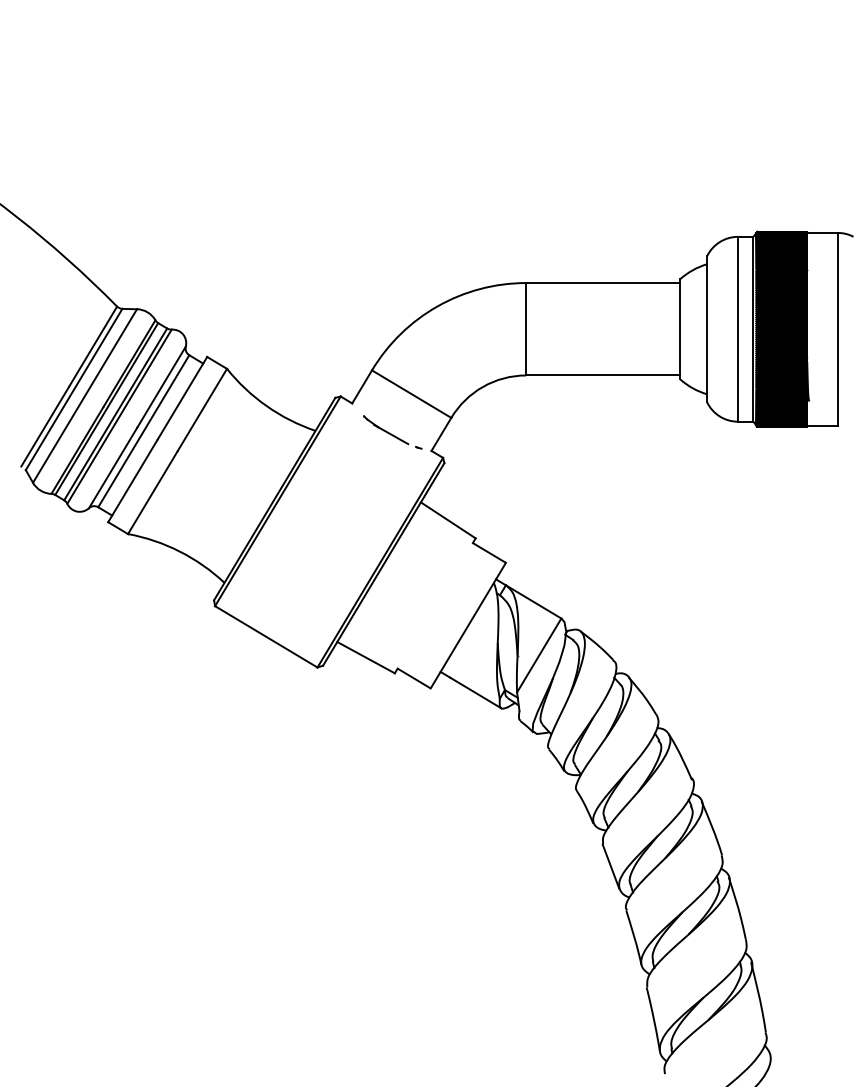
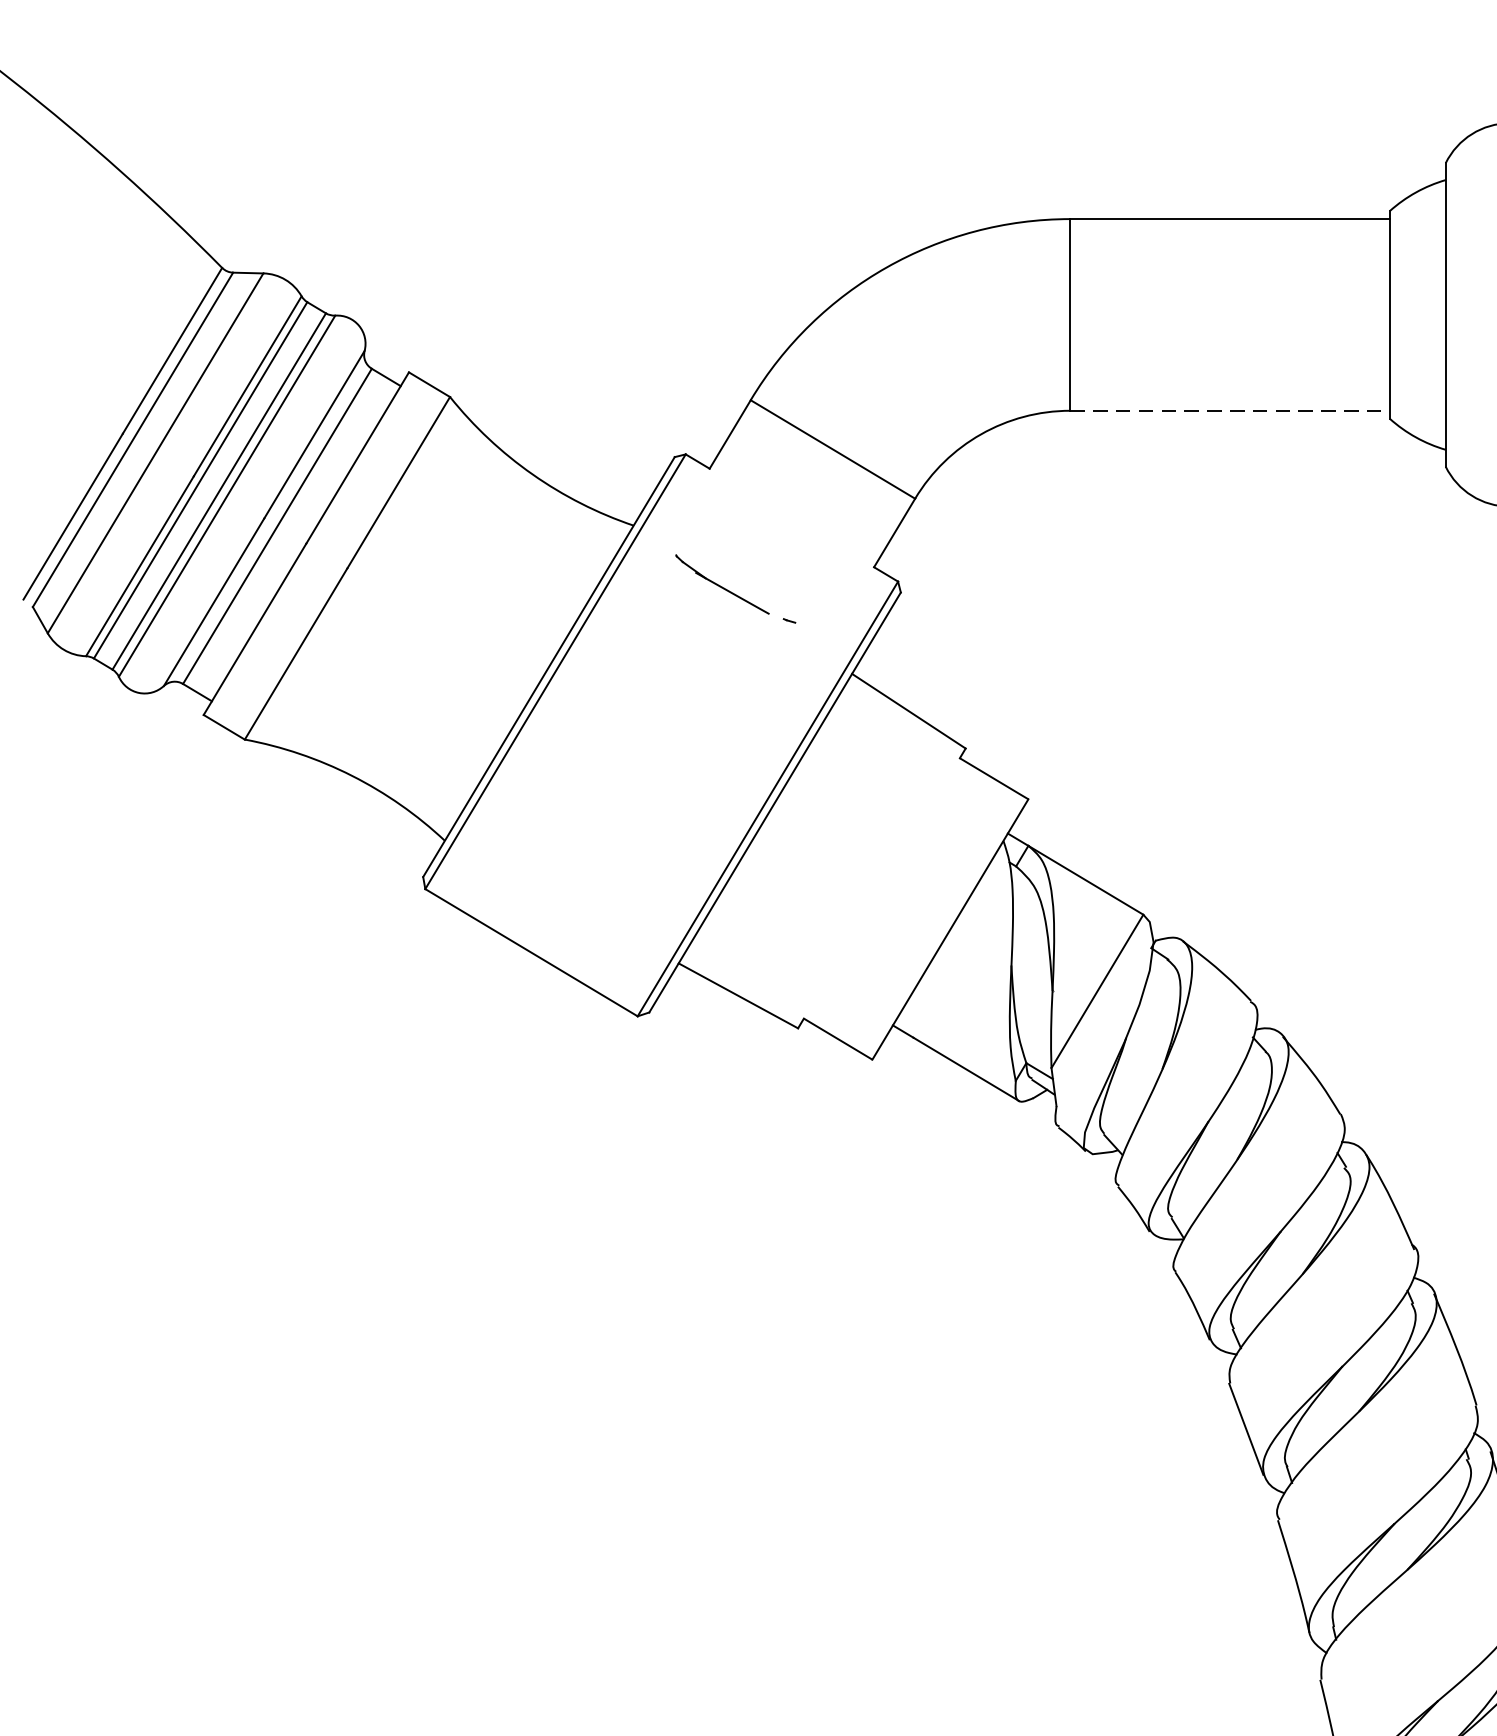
line: (603, 375) -> (1230, 410), solid -> dashed
part: (392, 432) -> (735, 589), moved

